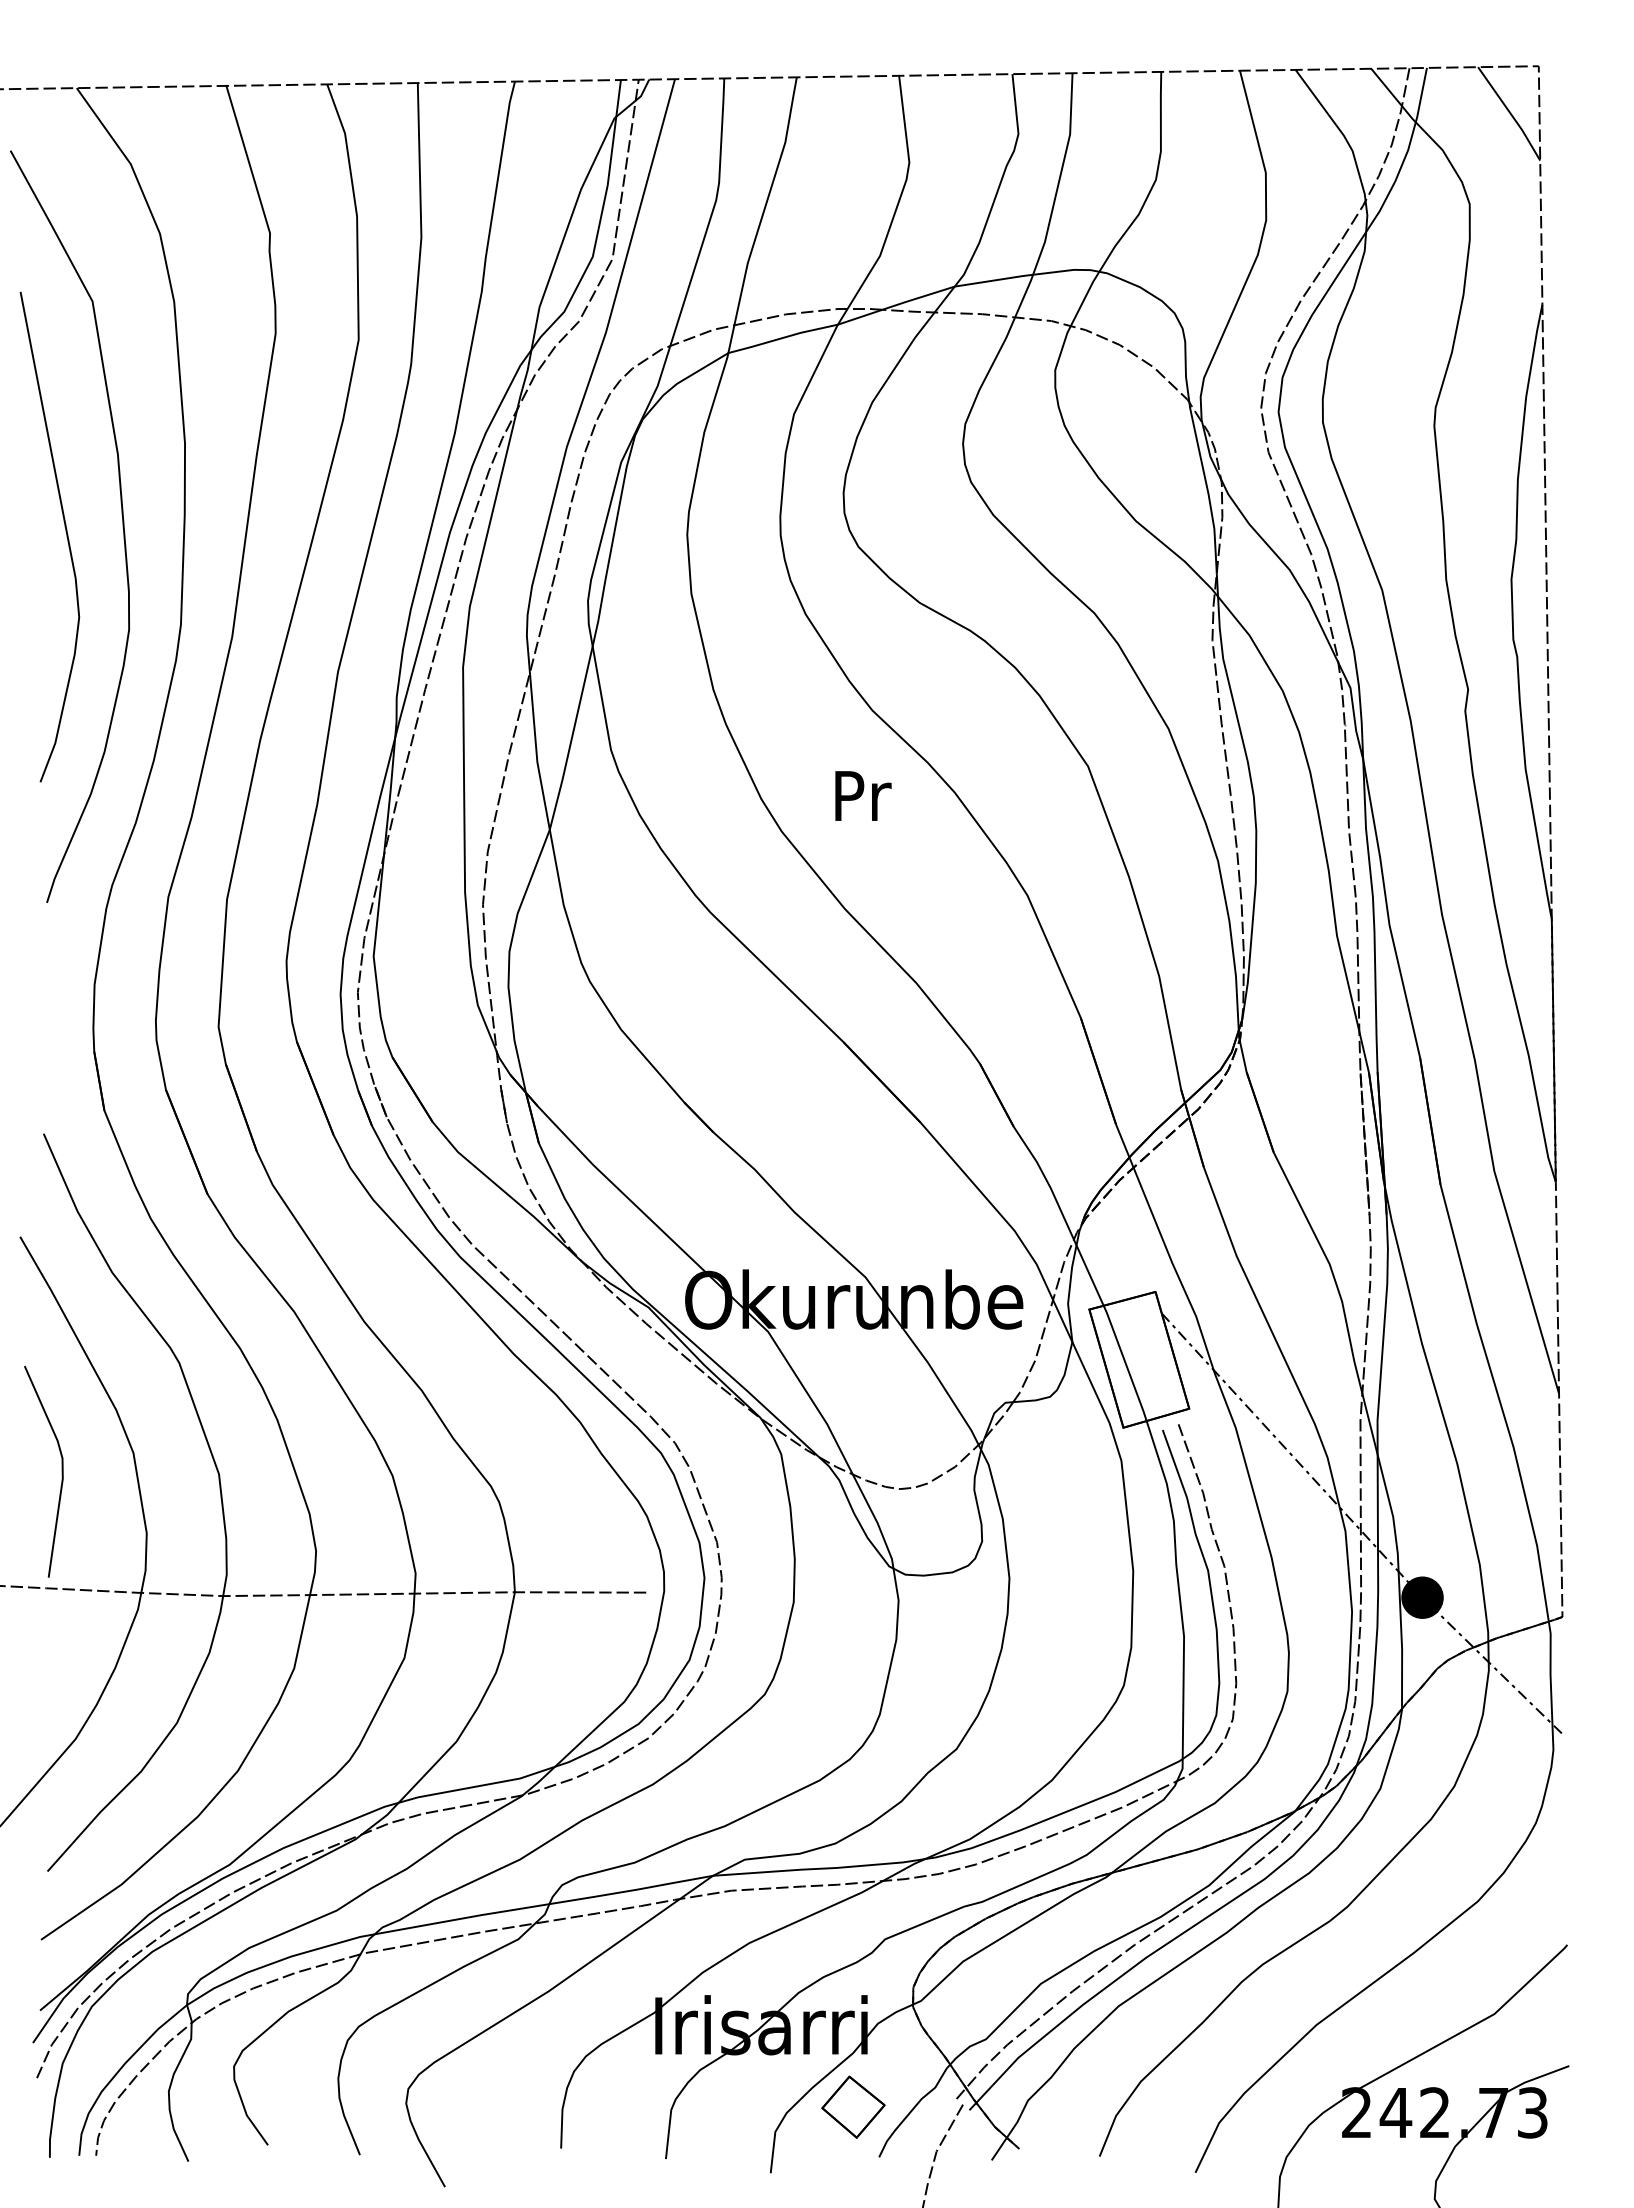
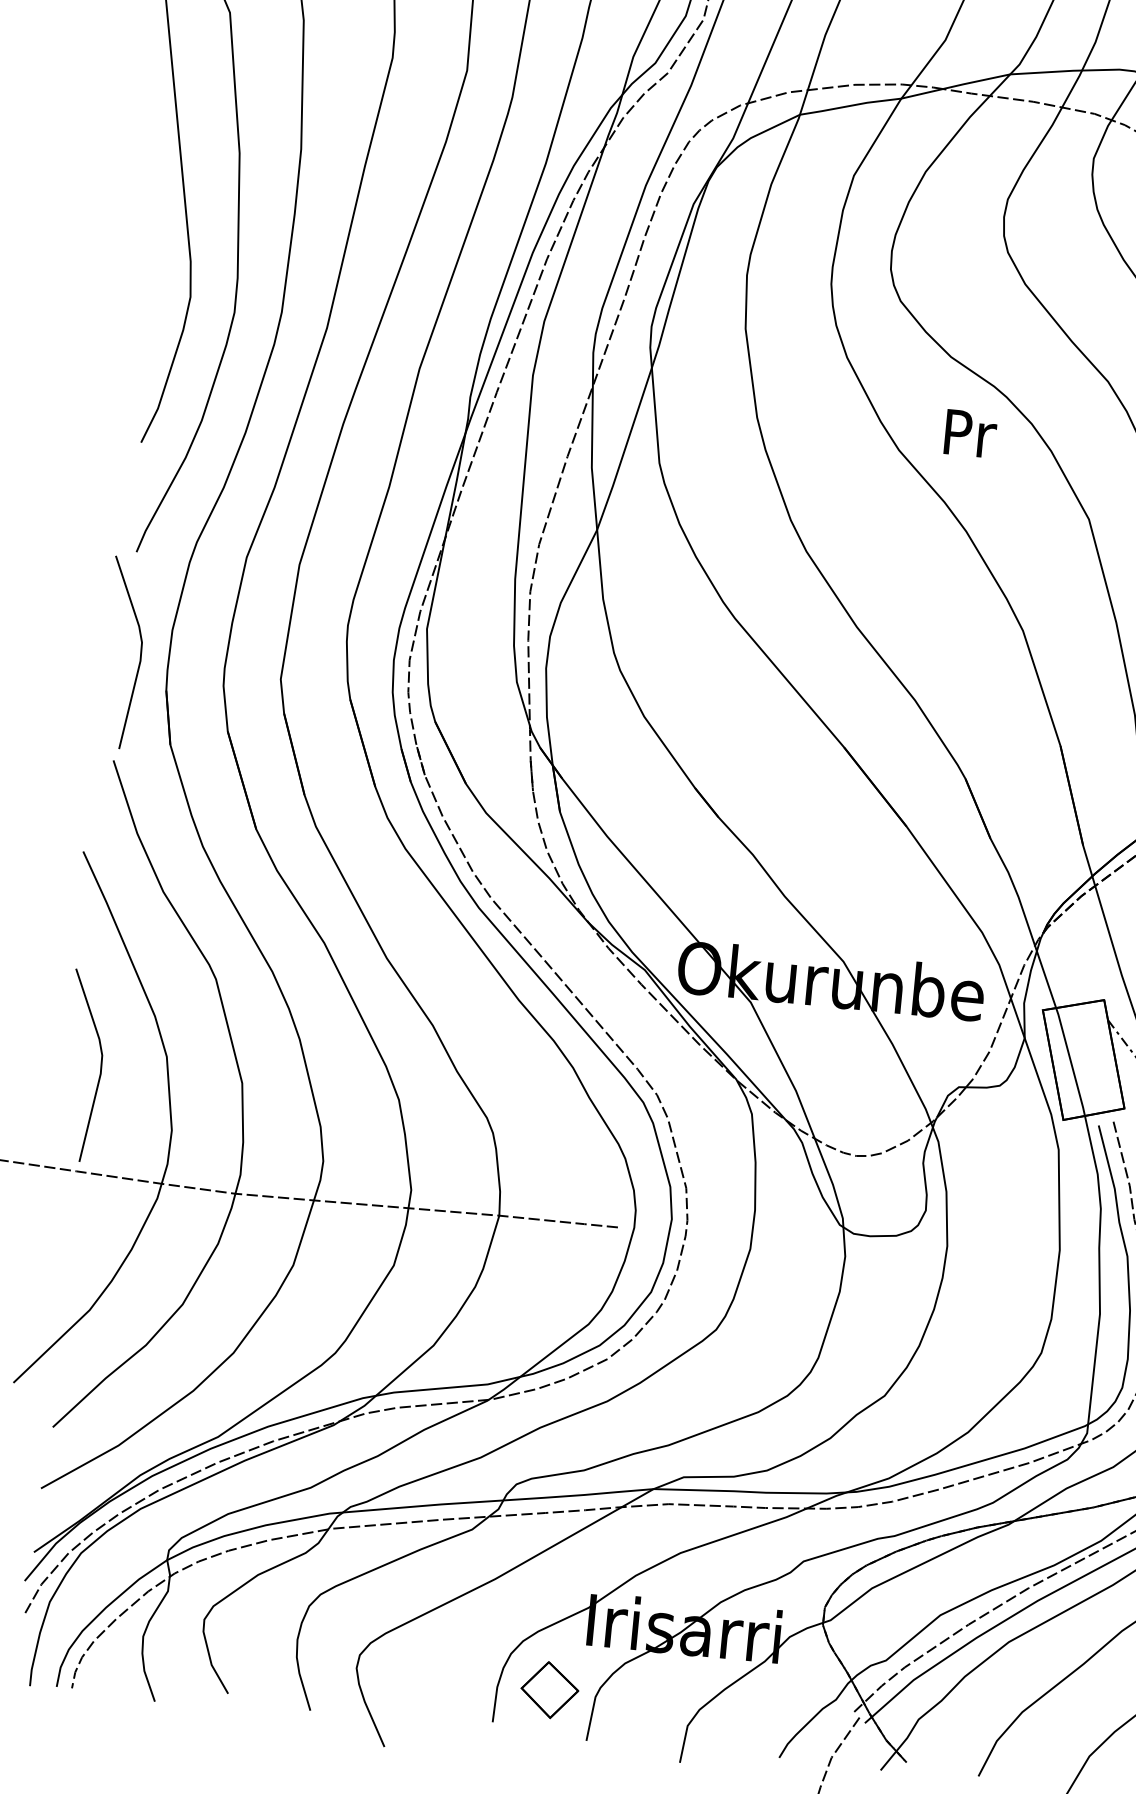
text: (863, 795) -> (970, 433), moved
line: (61, 1014) -> (139, 654), added
part: (853, 2106) -> (549, 1689), moved

